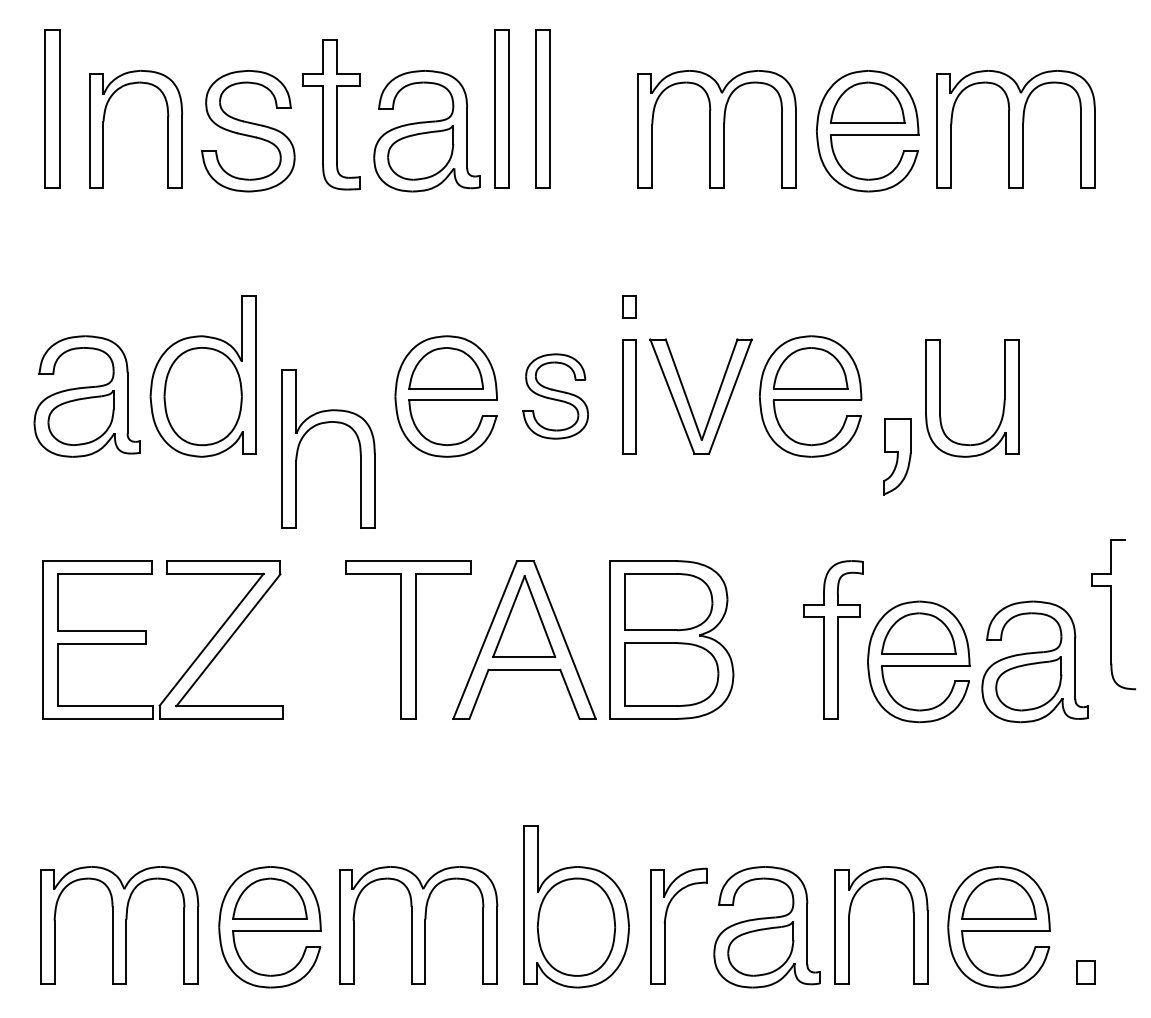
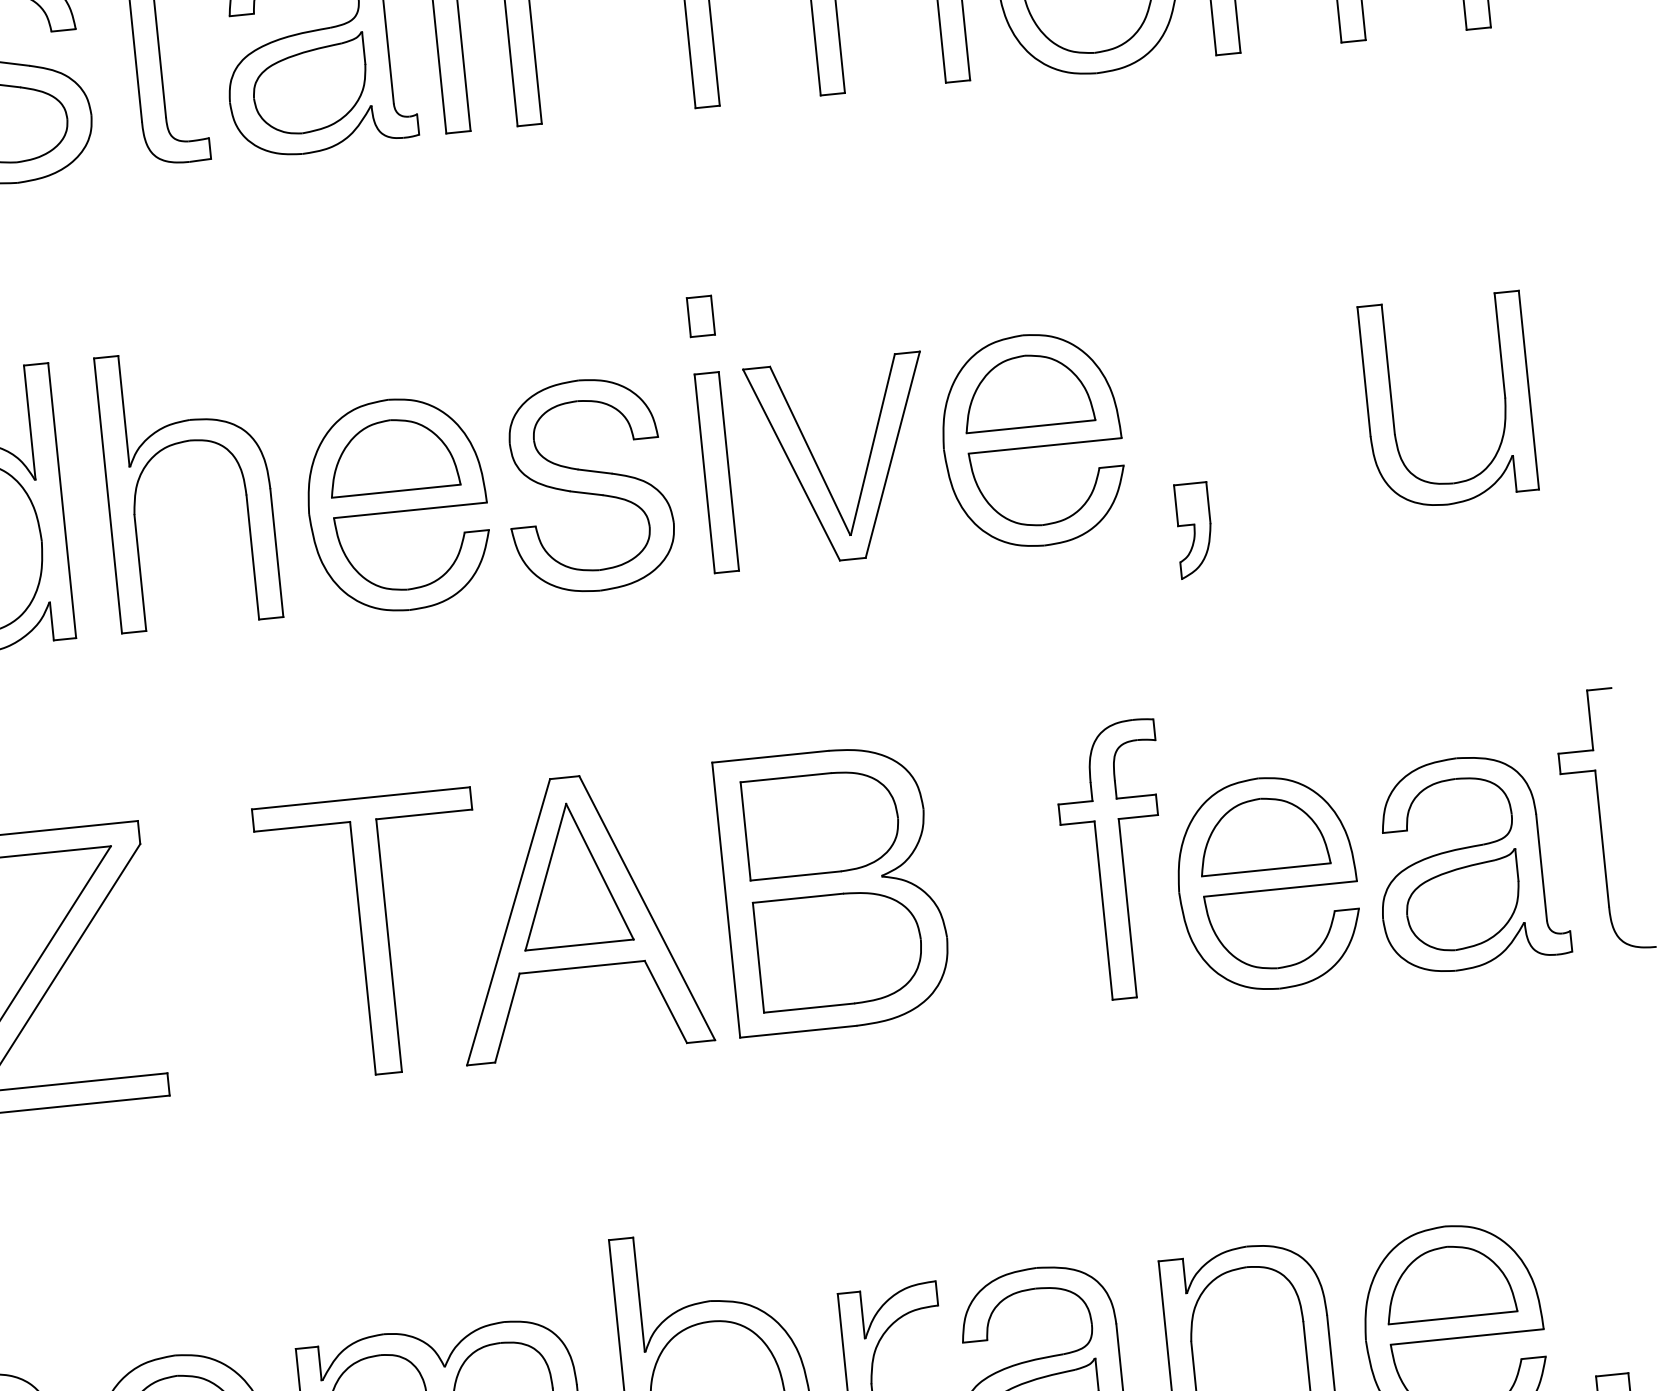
part: (555, 396) -> (588, 485), size x1.43
part: (1003, 399) -> (1503, 397), moved
part: (328, 423) -> (184, 443), moved
part: (897, 456) -> (1194, 529), size x0.71
part: (1113, 614) -> (1604, 820), moved

